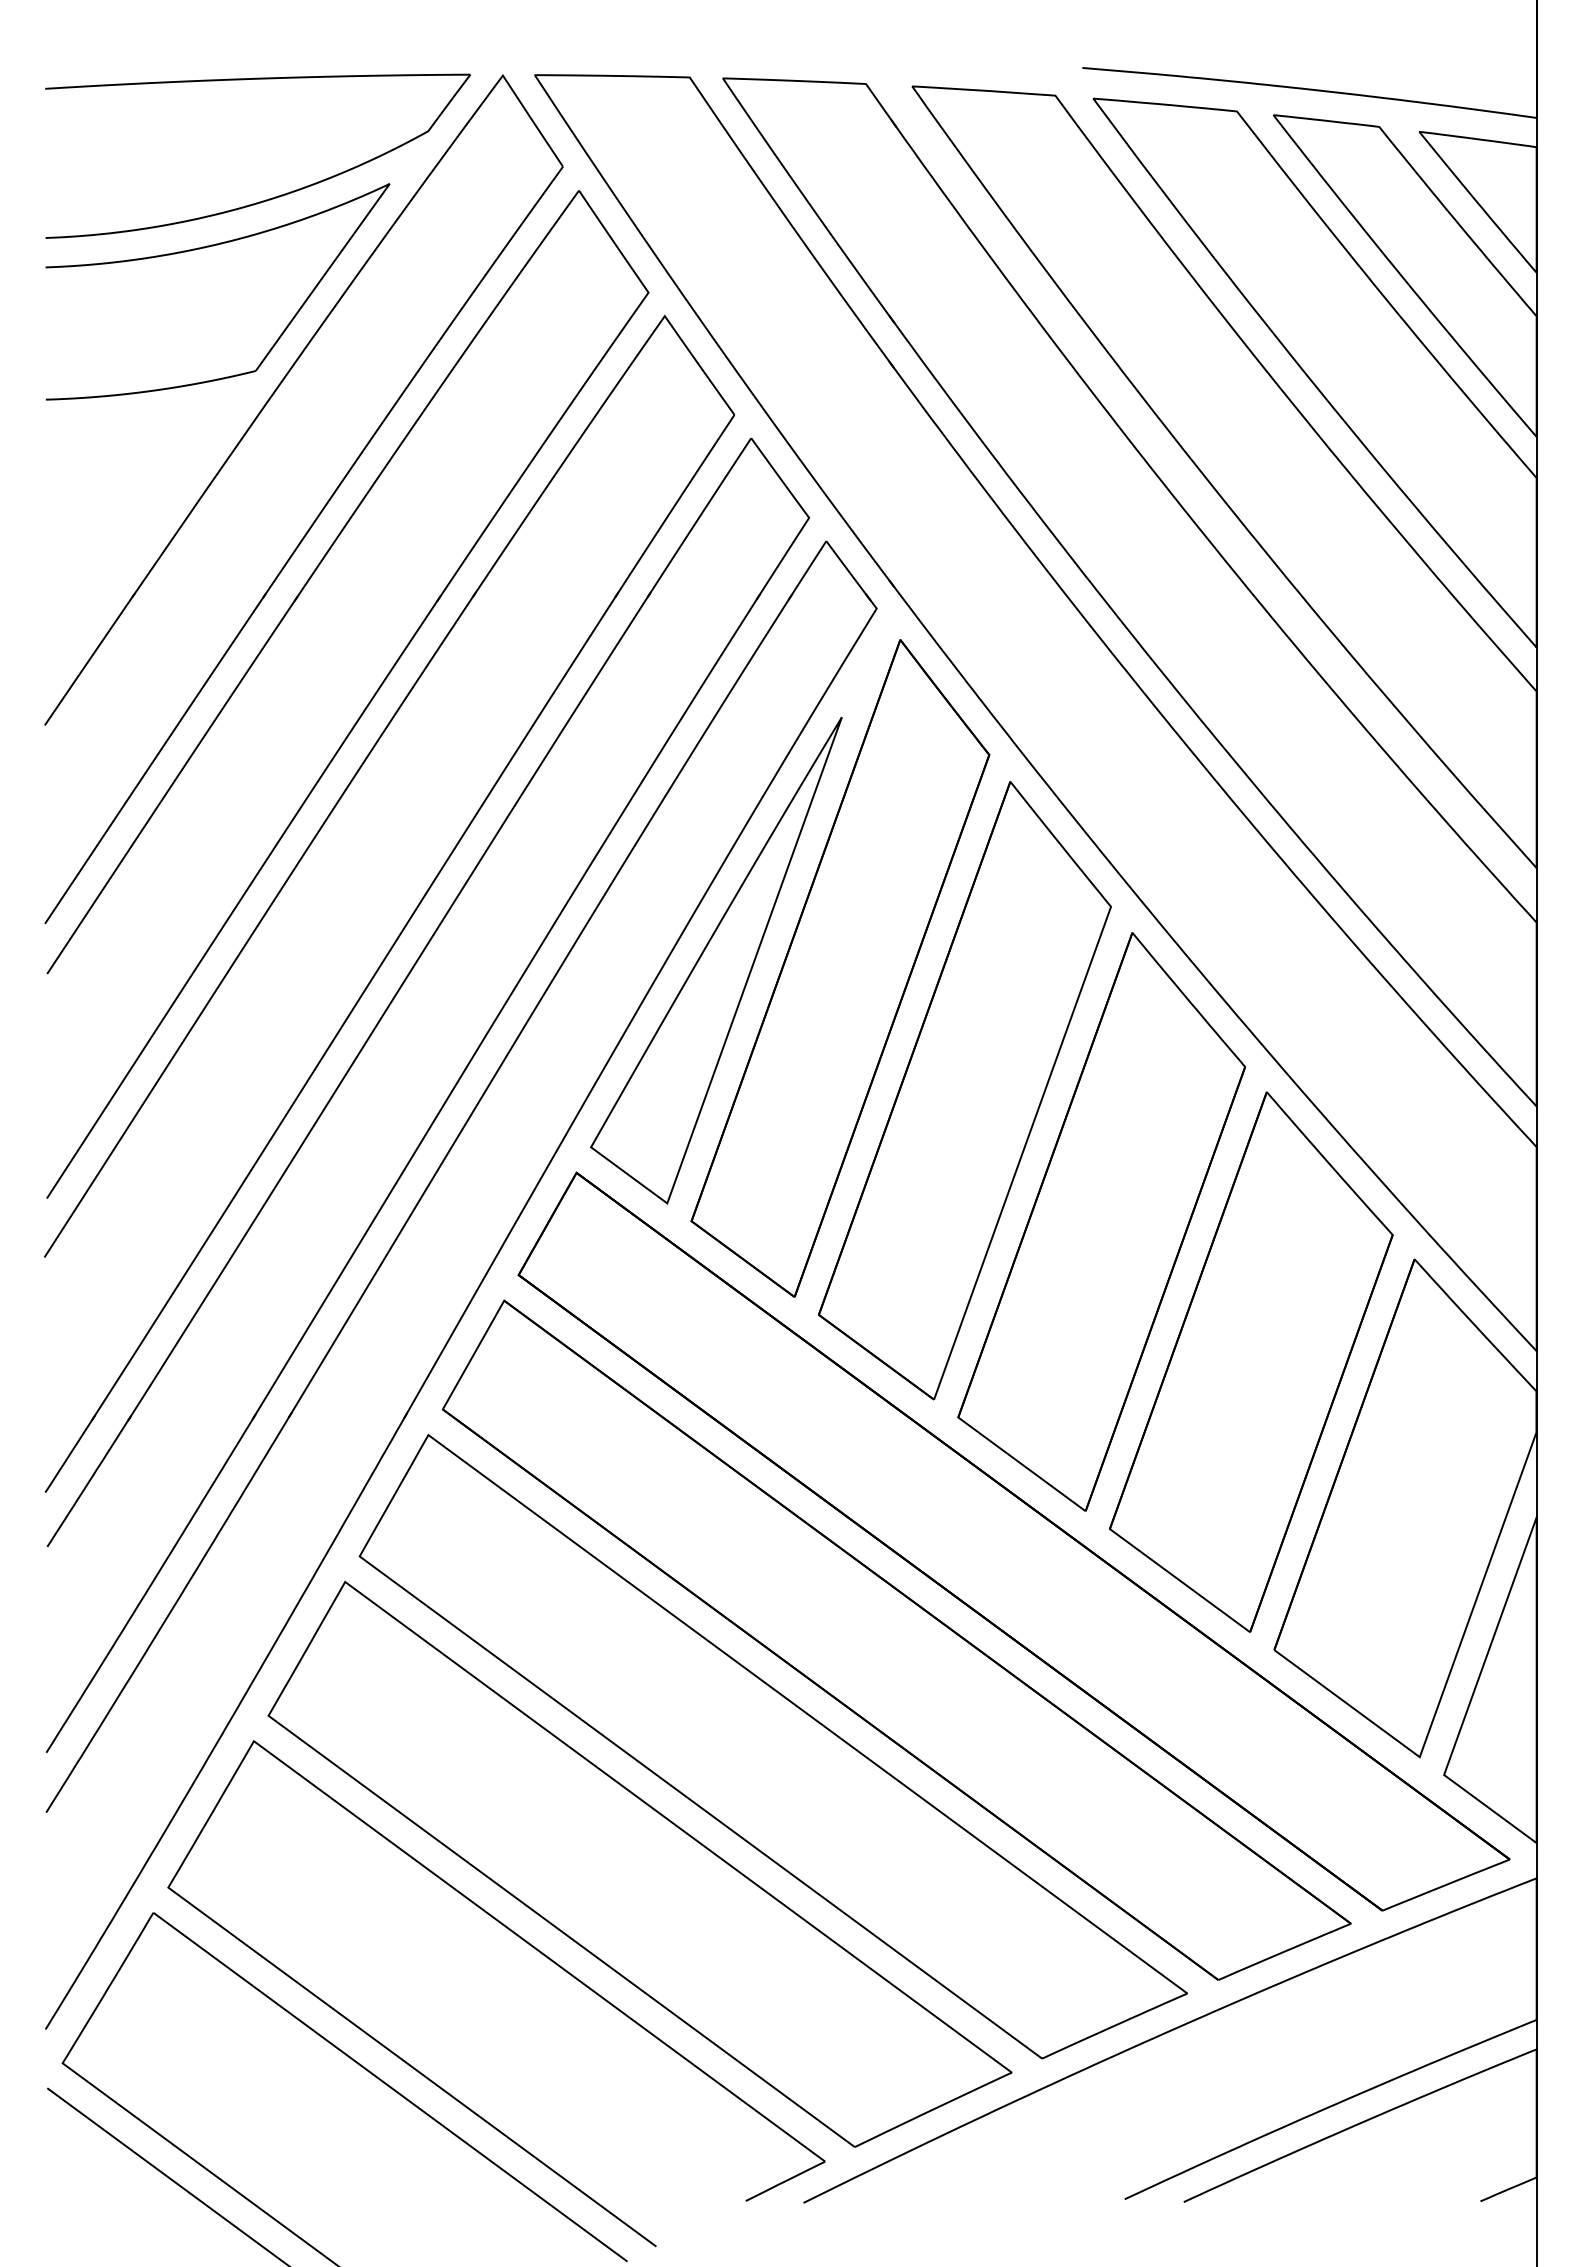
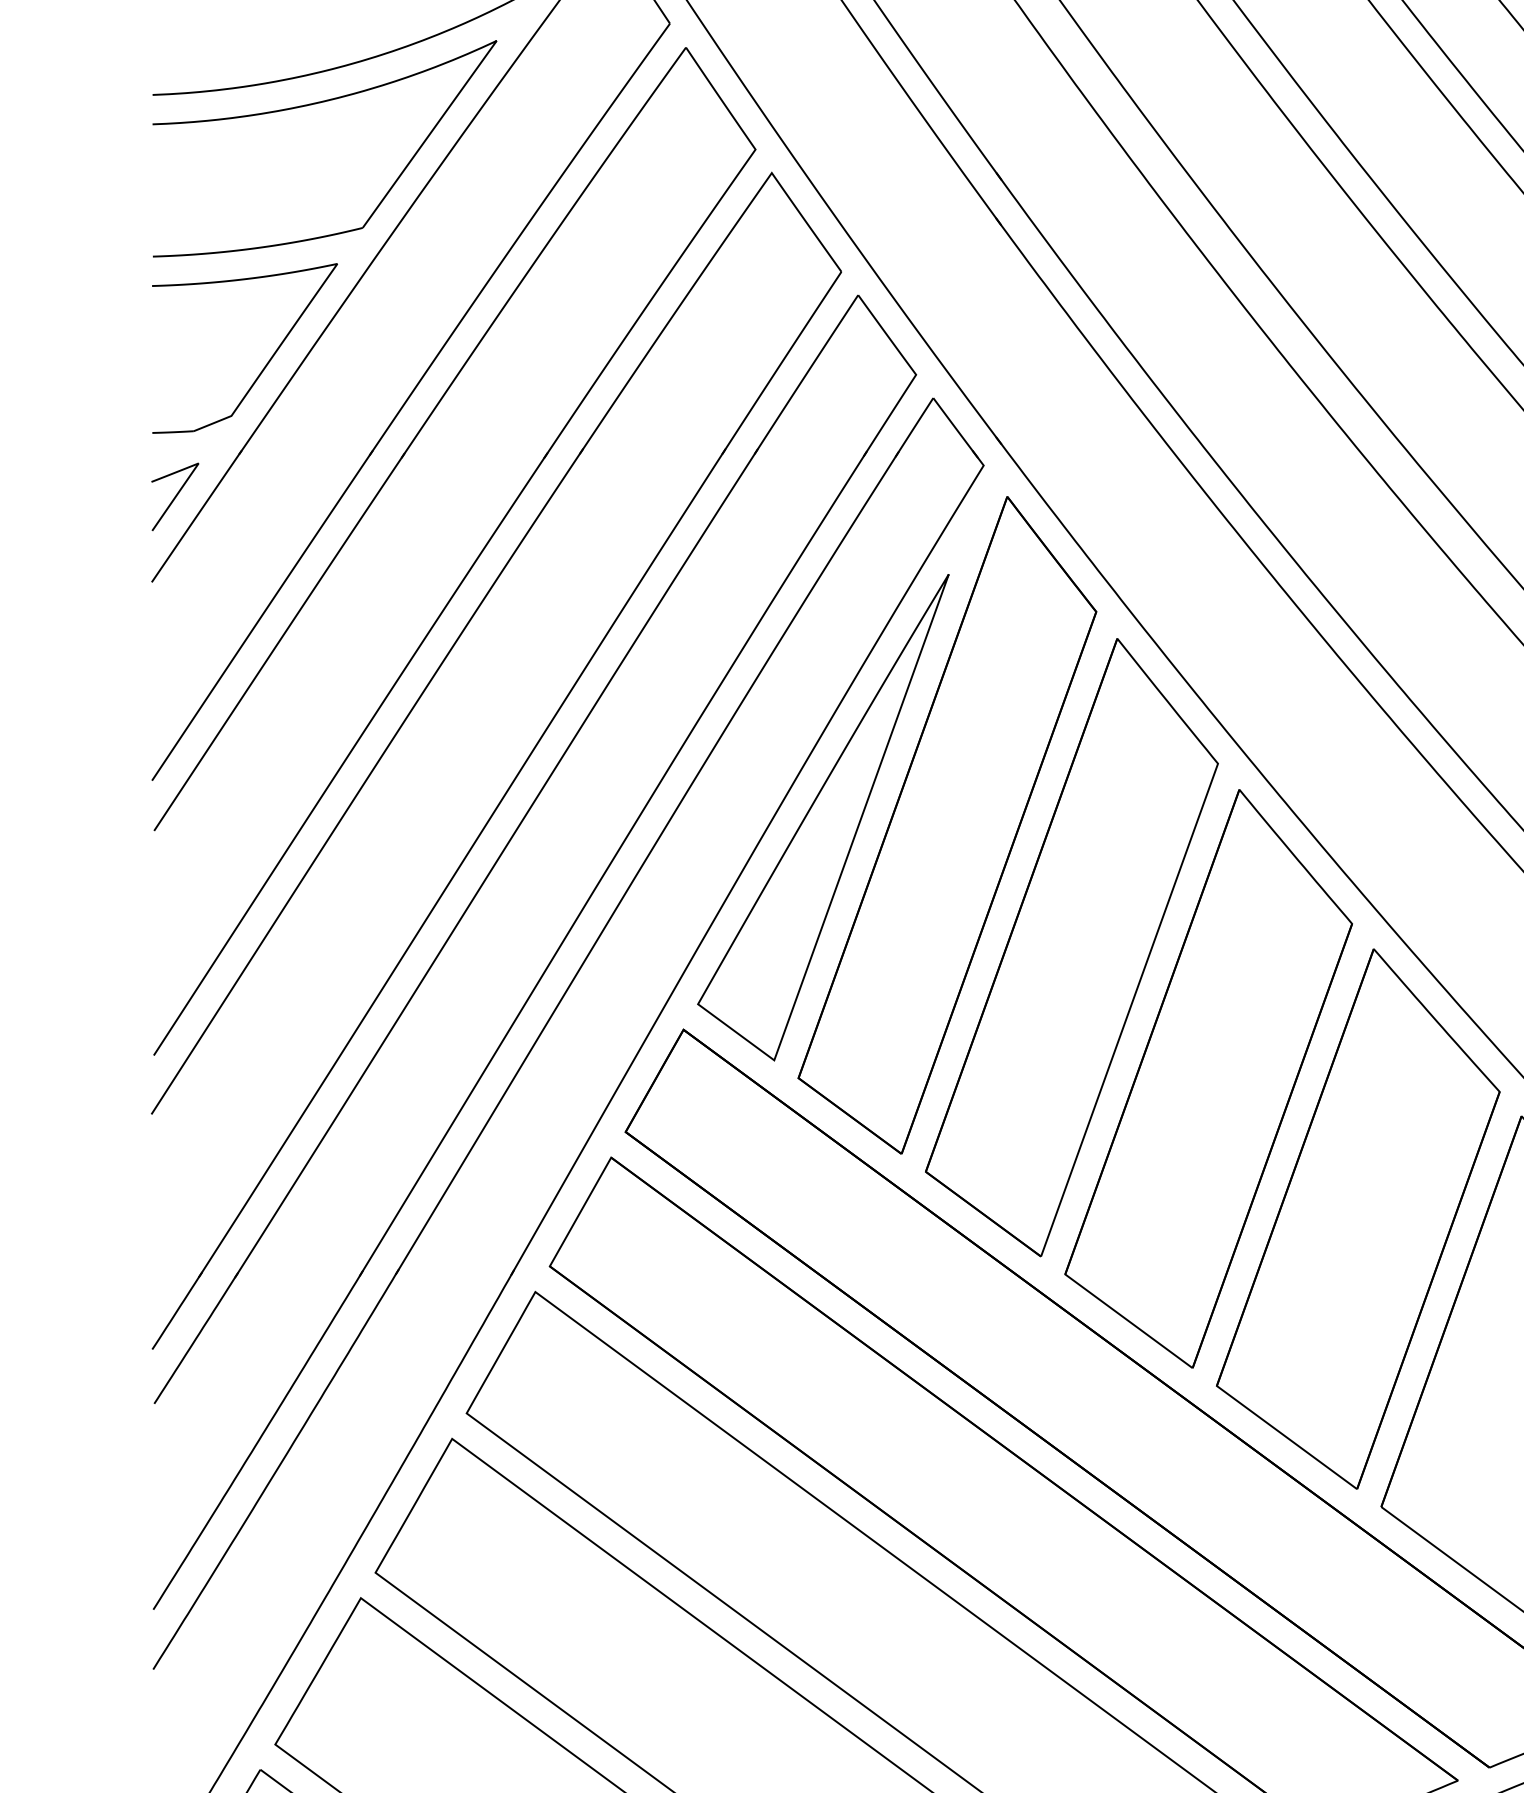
part: (159, 506) -> (266, 363), added
curve: (68, 639) -> (175, 496), added

